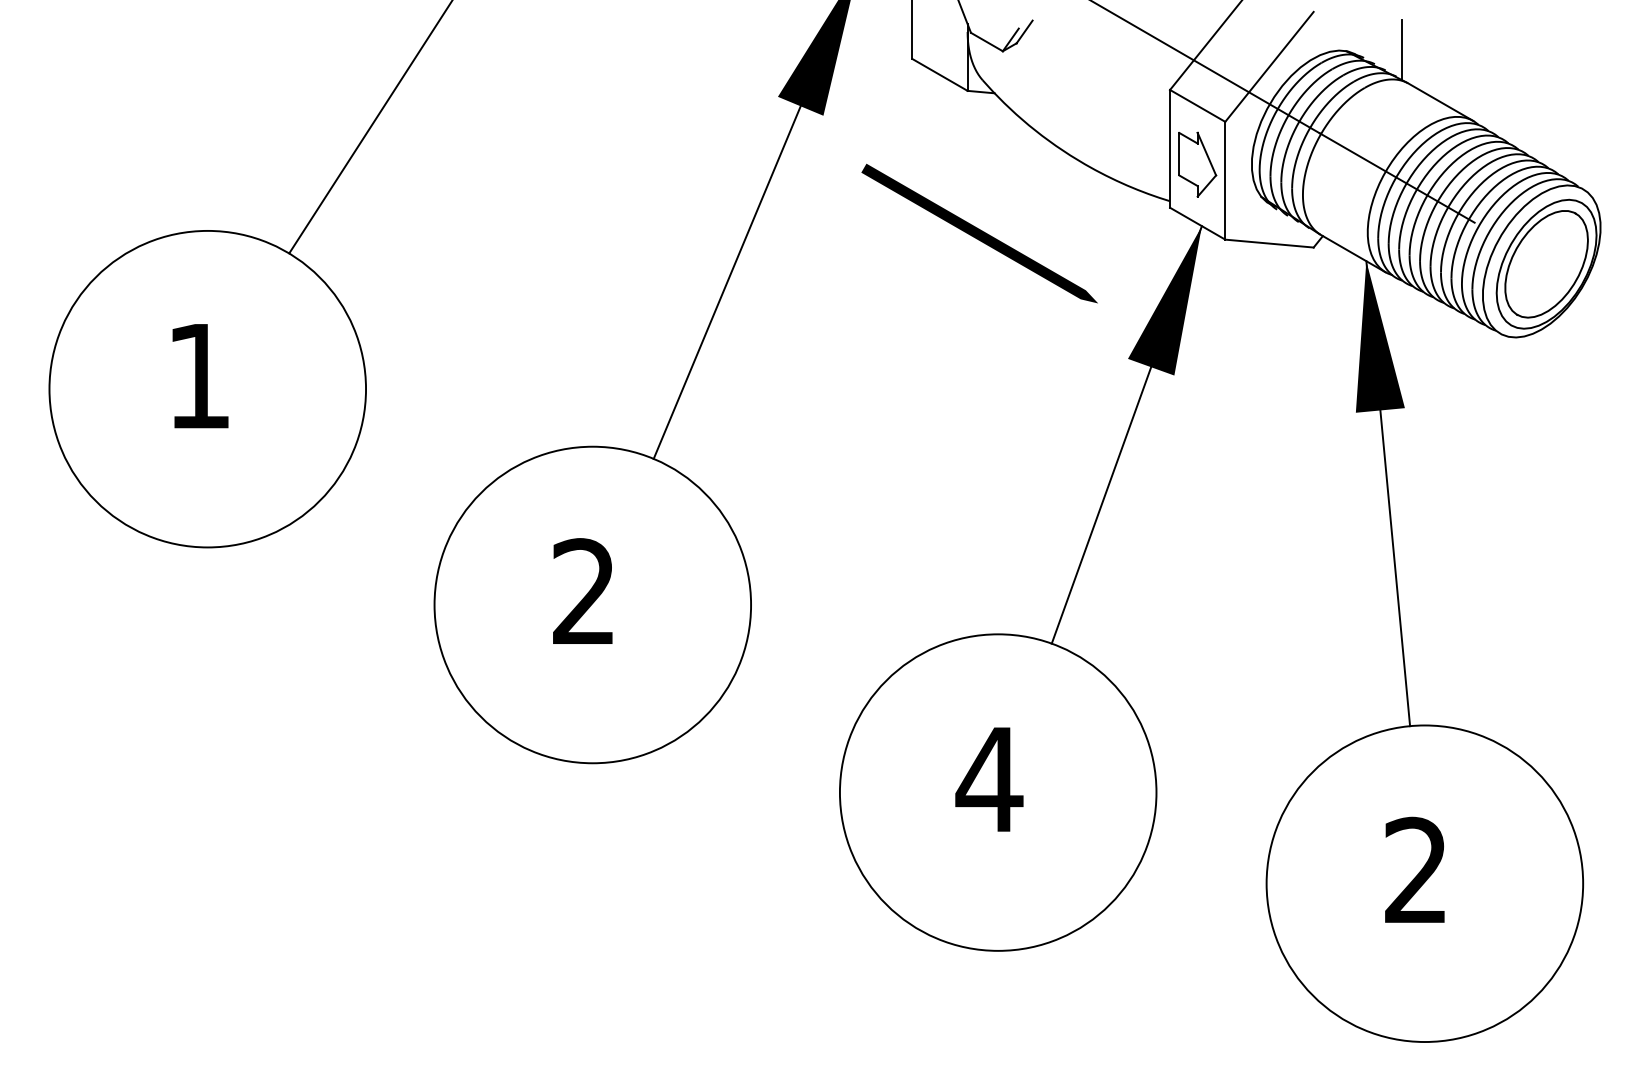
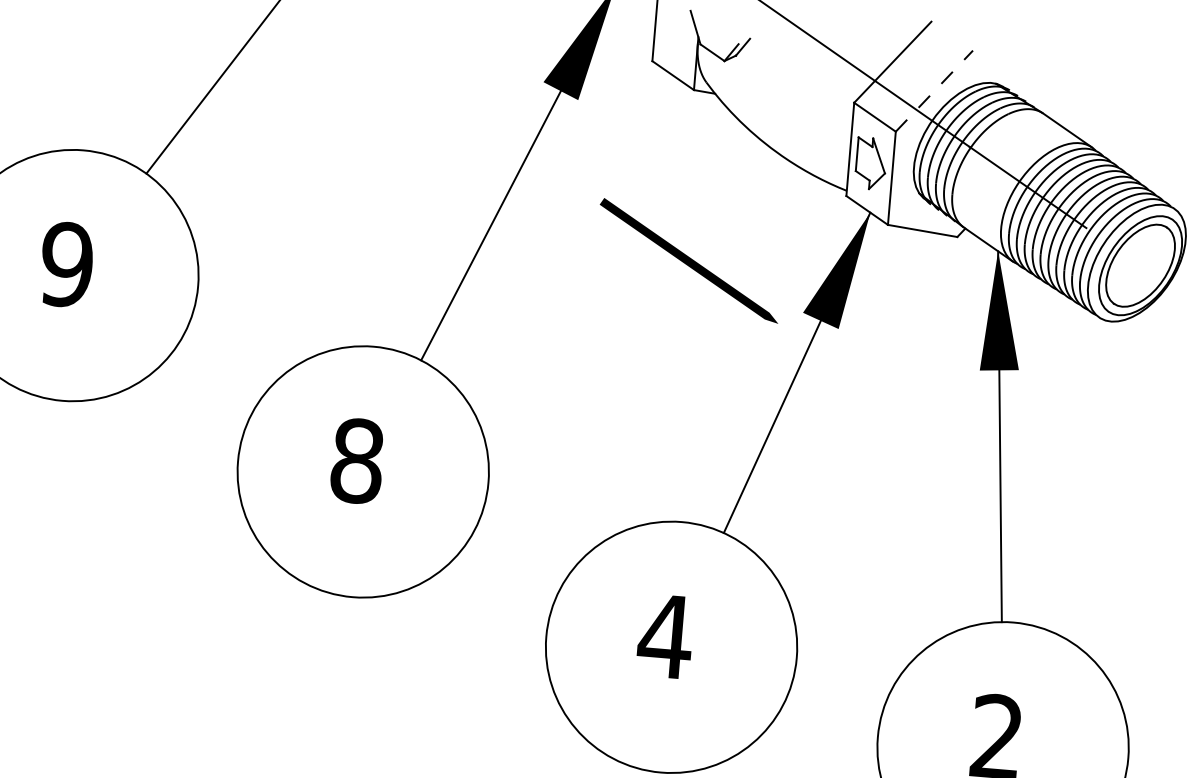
line: (1402, 49) -> (1040, 86), removed
line: (1269, 66) -> (934, 90), solid -> dashed
line: (979, 233) -> (689, 260), moved
text: (198, 376) -> (66, 264), 1 -> 9
text: (584, 591) -> (357, 460), 2 -> 8

